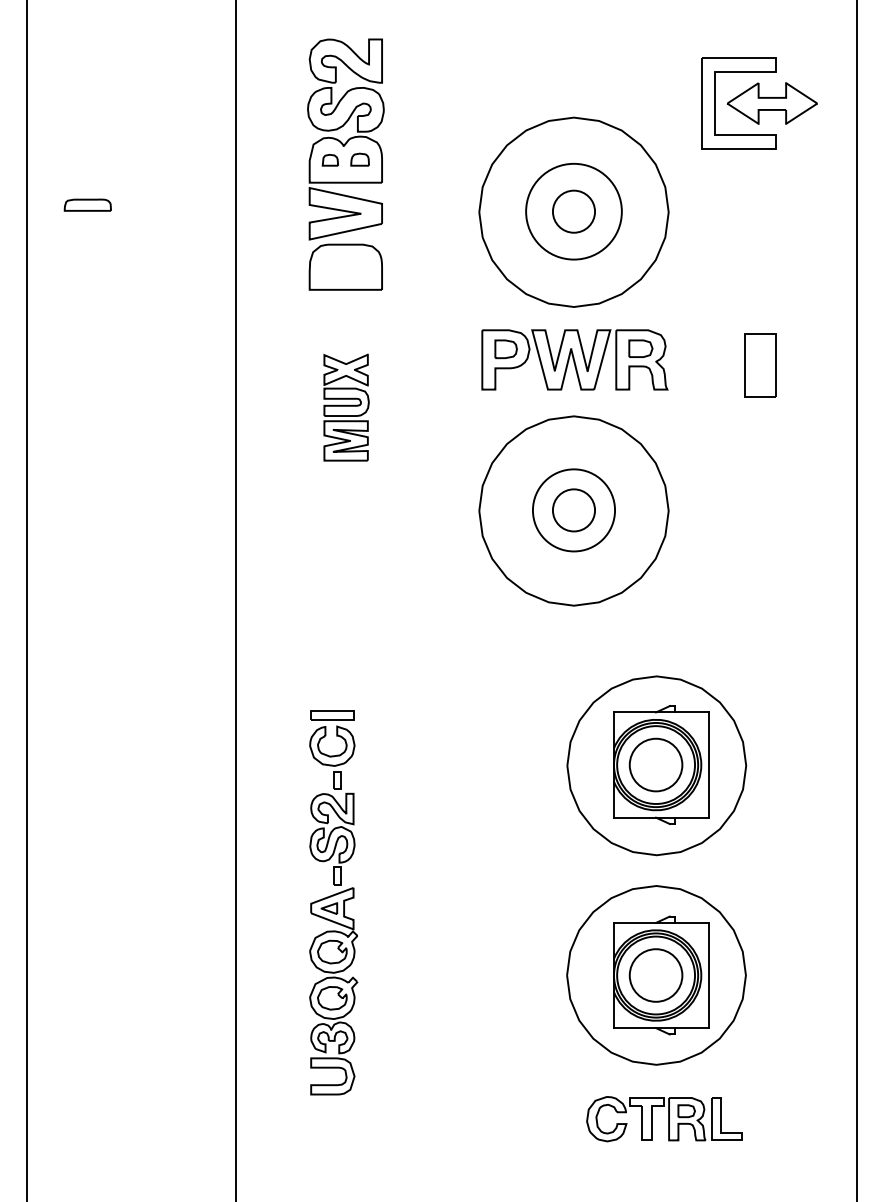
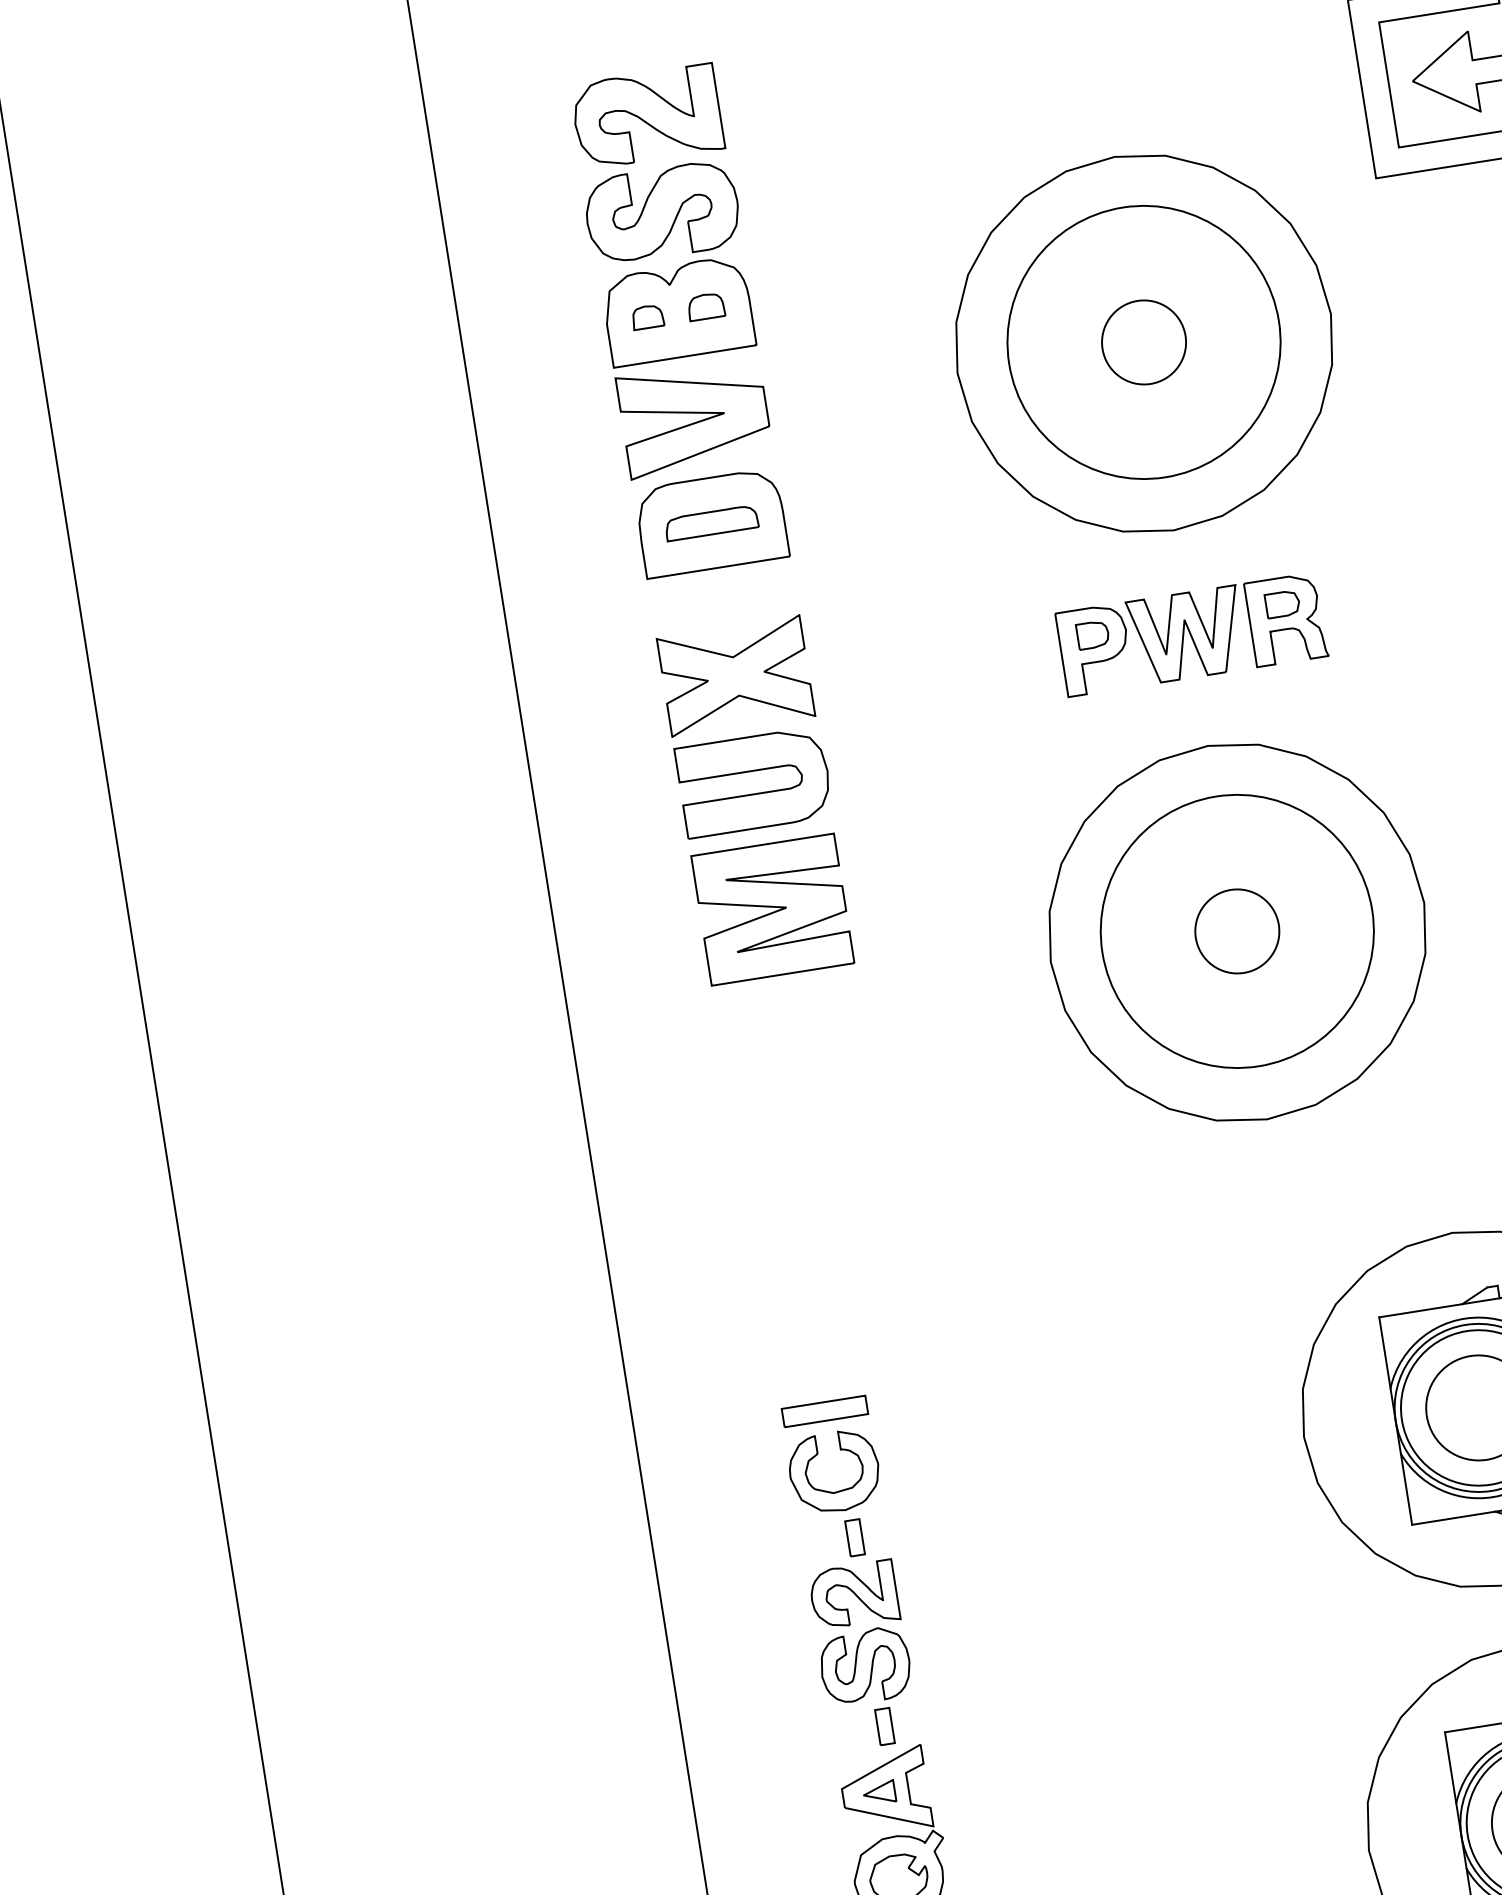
part: (87, 204) -> (710, 521), moved
circle: (573, 211) -> (1143, 342), size x1.43
part: (574, 360) -> (1191, 635), size x0.71
part: (346, 407) -> (756, 799), size x1.67
circle: (573, 510) -> (1236, 931), size x1.67

